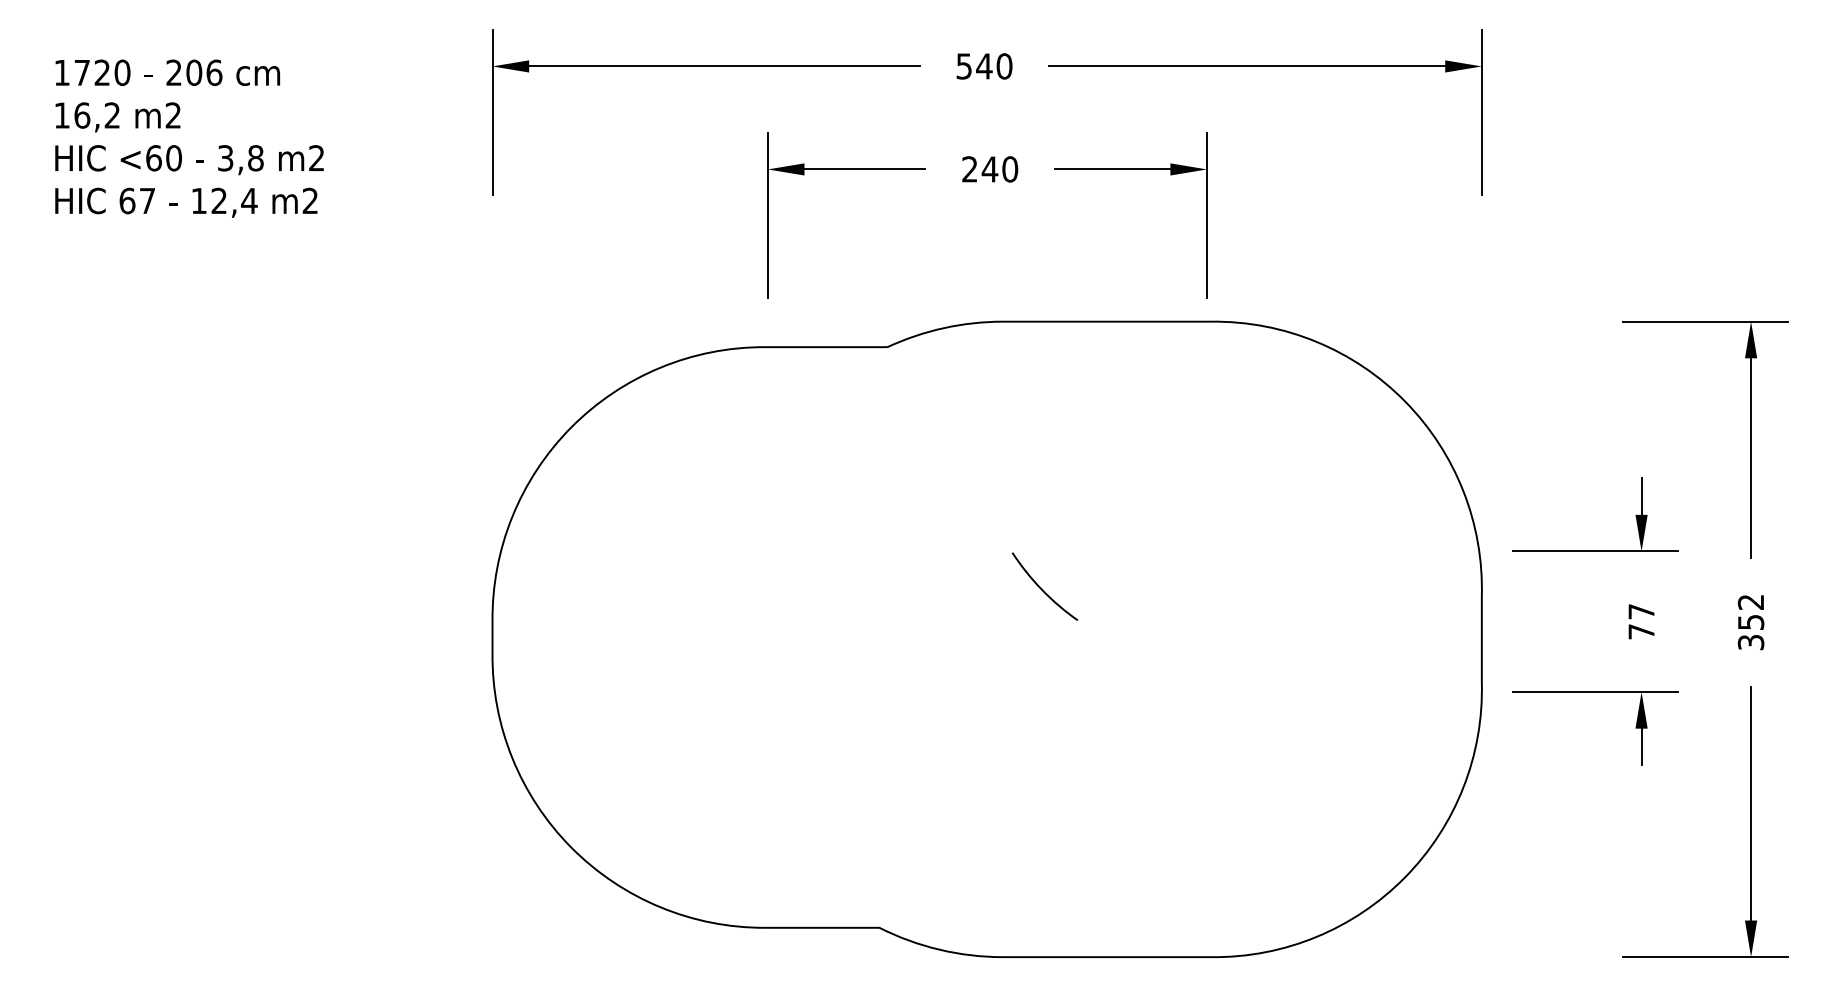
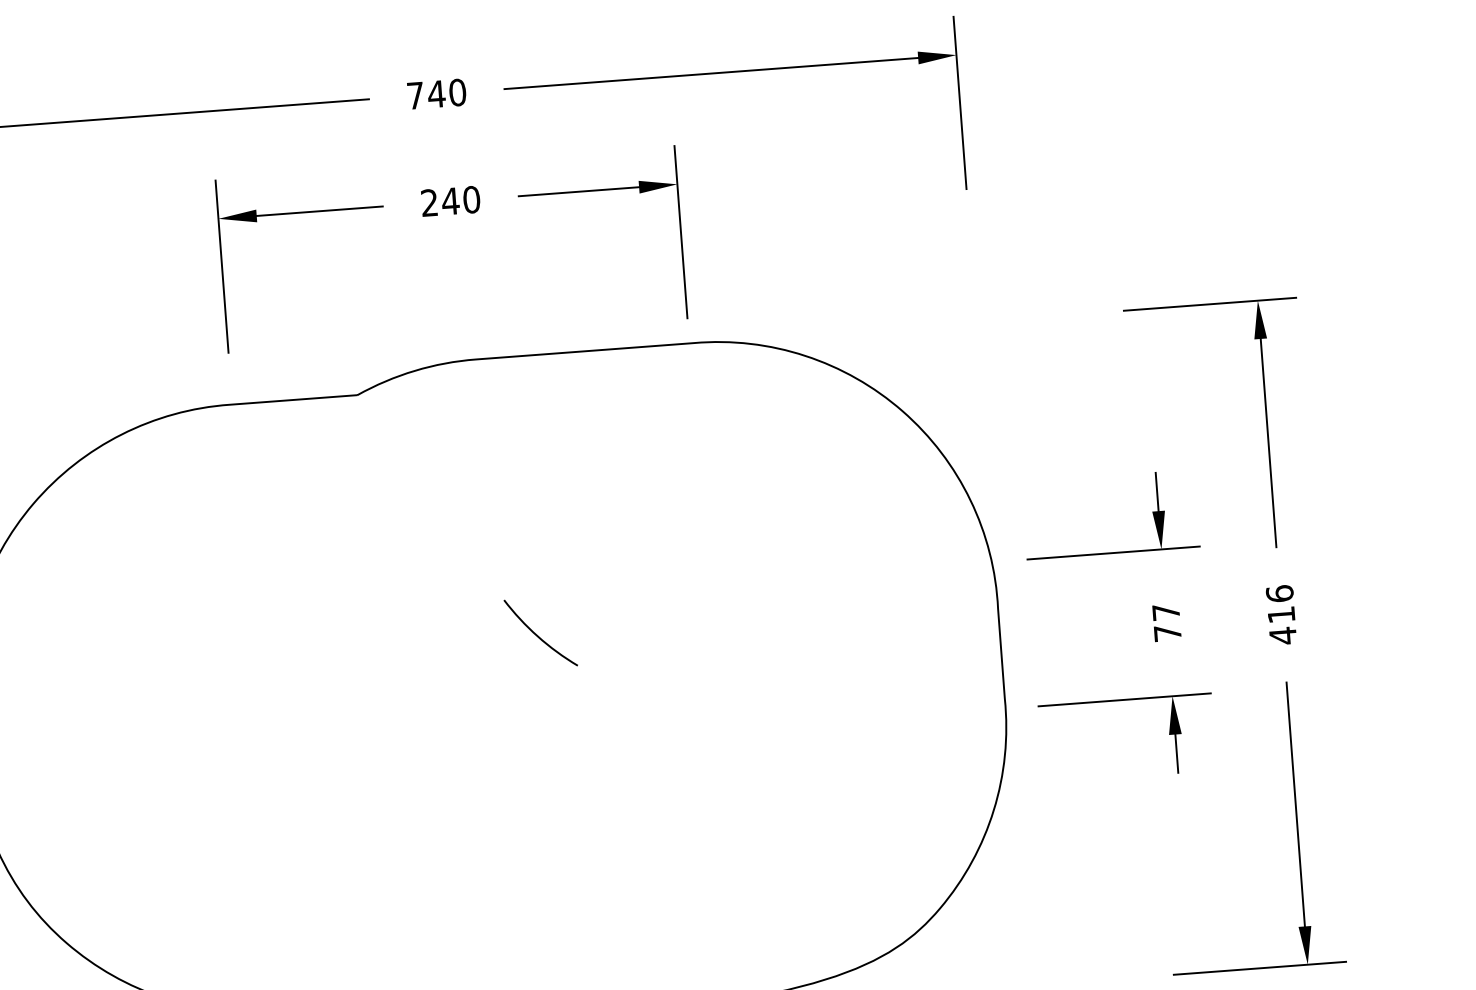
text: (963, 66) -> (414, 95), 540 -> 740
text: (1750, 622) -> (1280, 615), 352 -> 416

